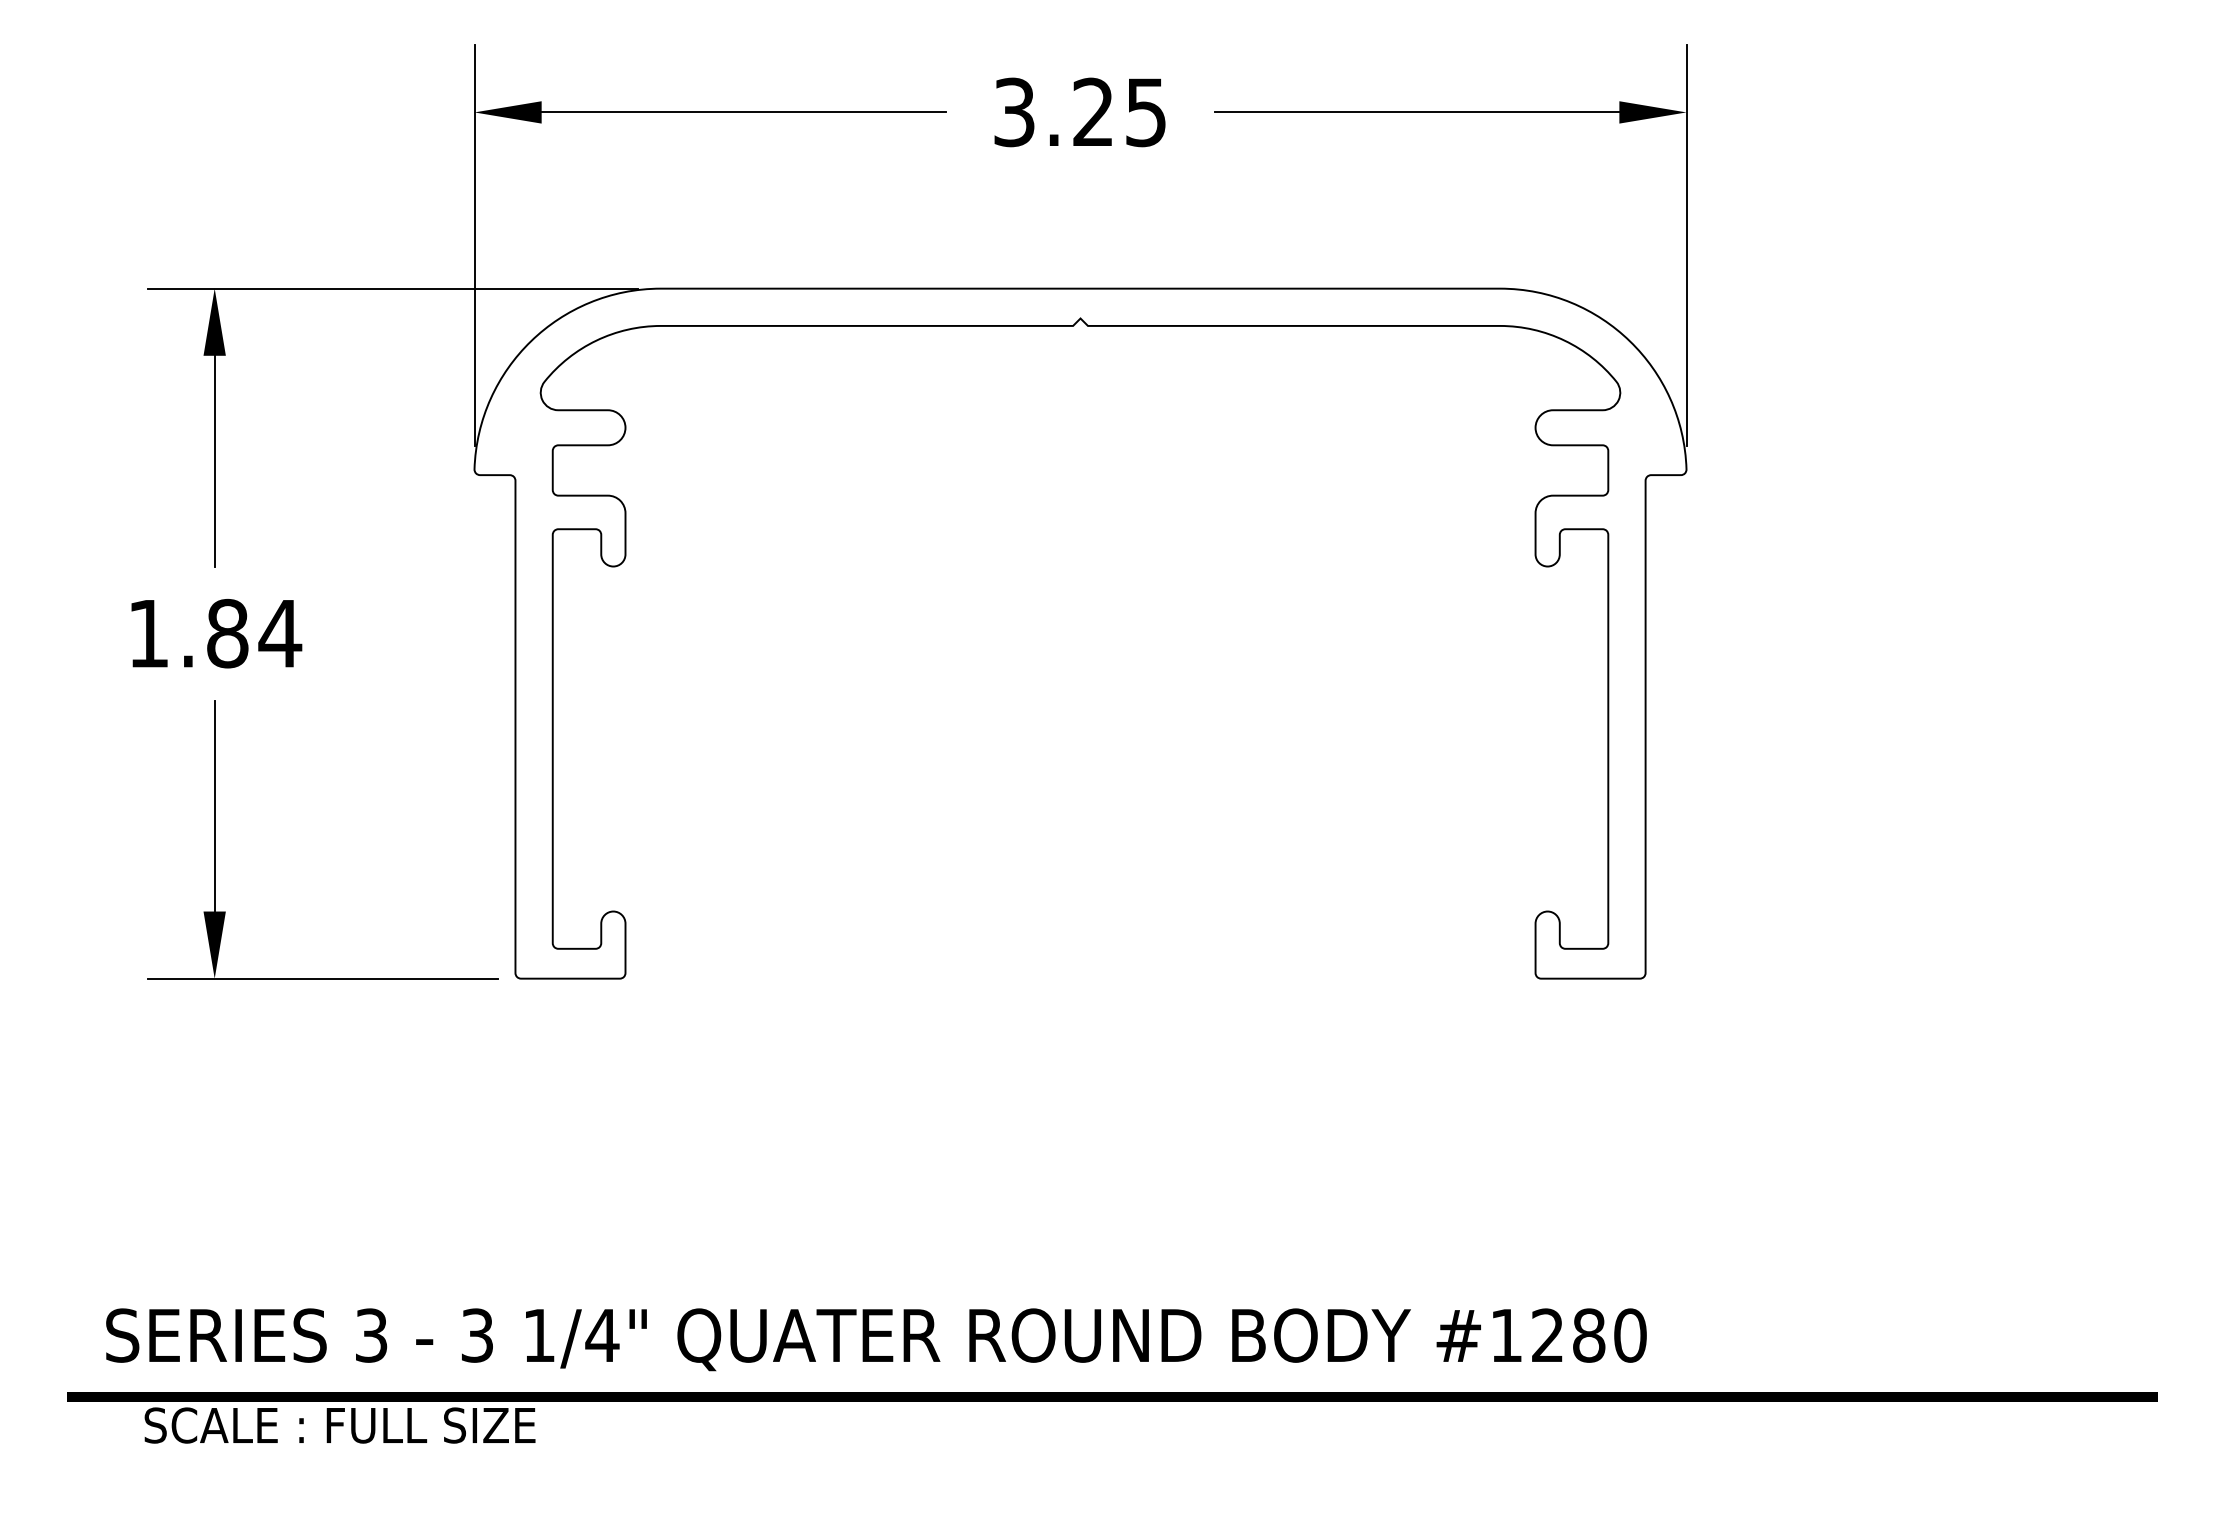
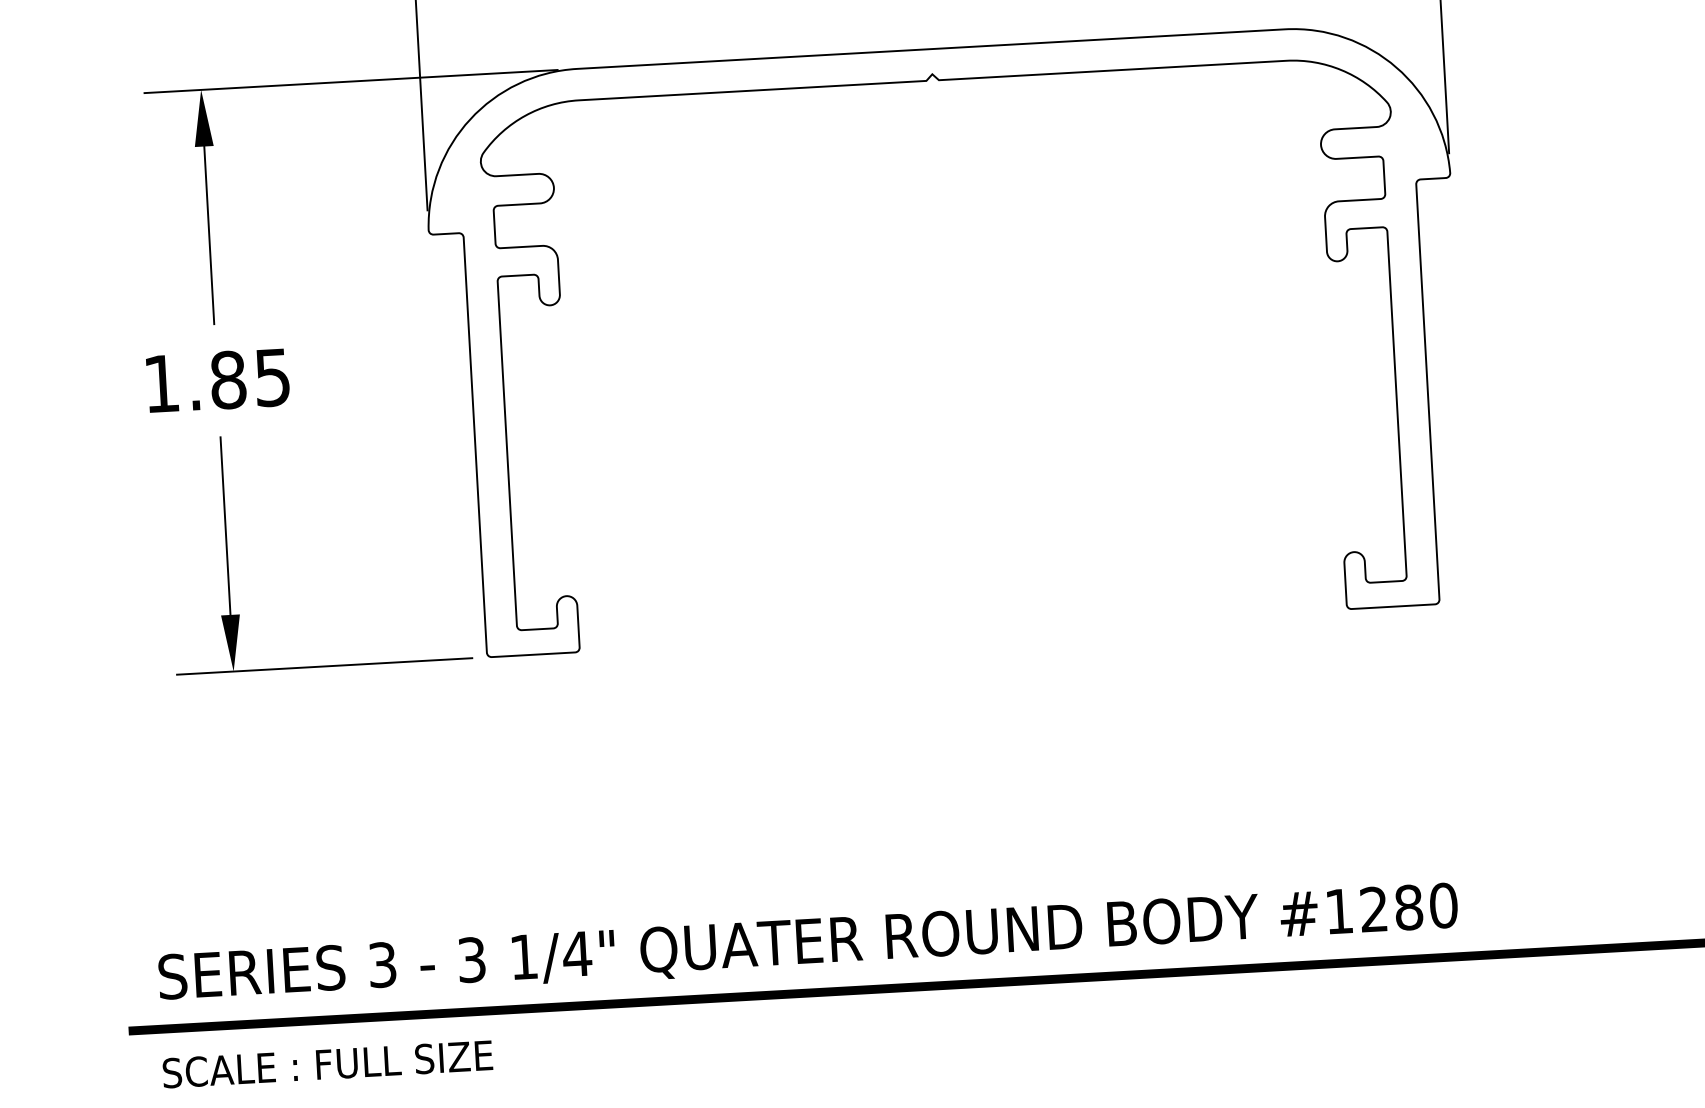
text: (280, 634) -> (272, 378), 1.84 -> 1.85
text: (339, 1425) -> (327, 1064), moved

